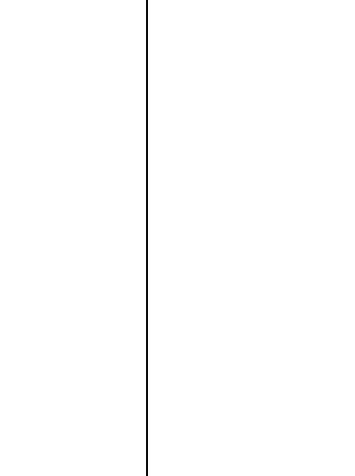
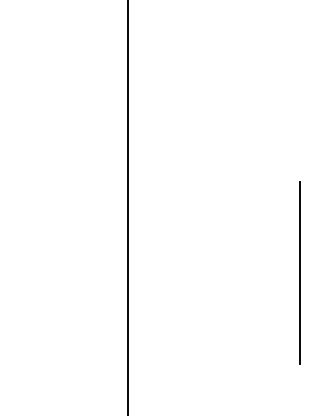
line: (343, 311) -> (300, 272), added

